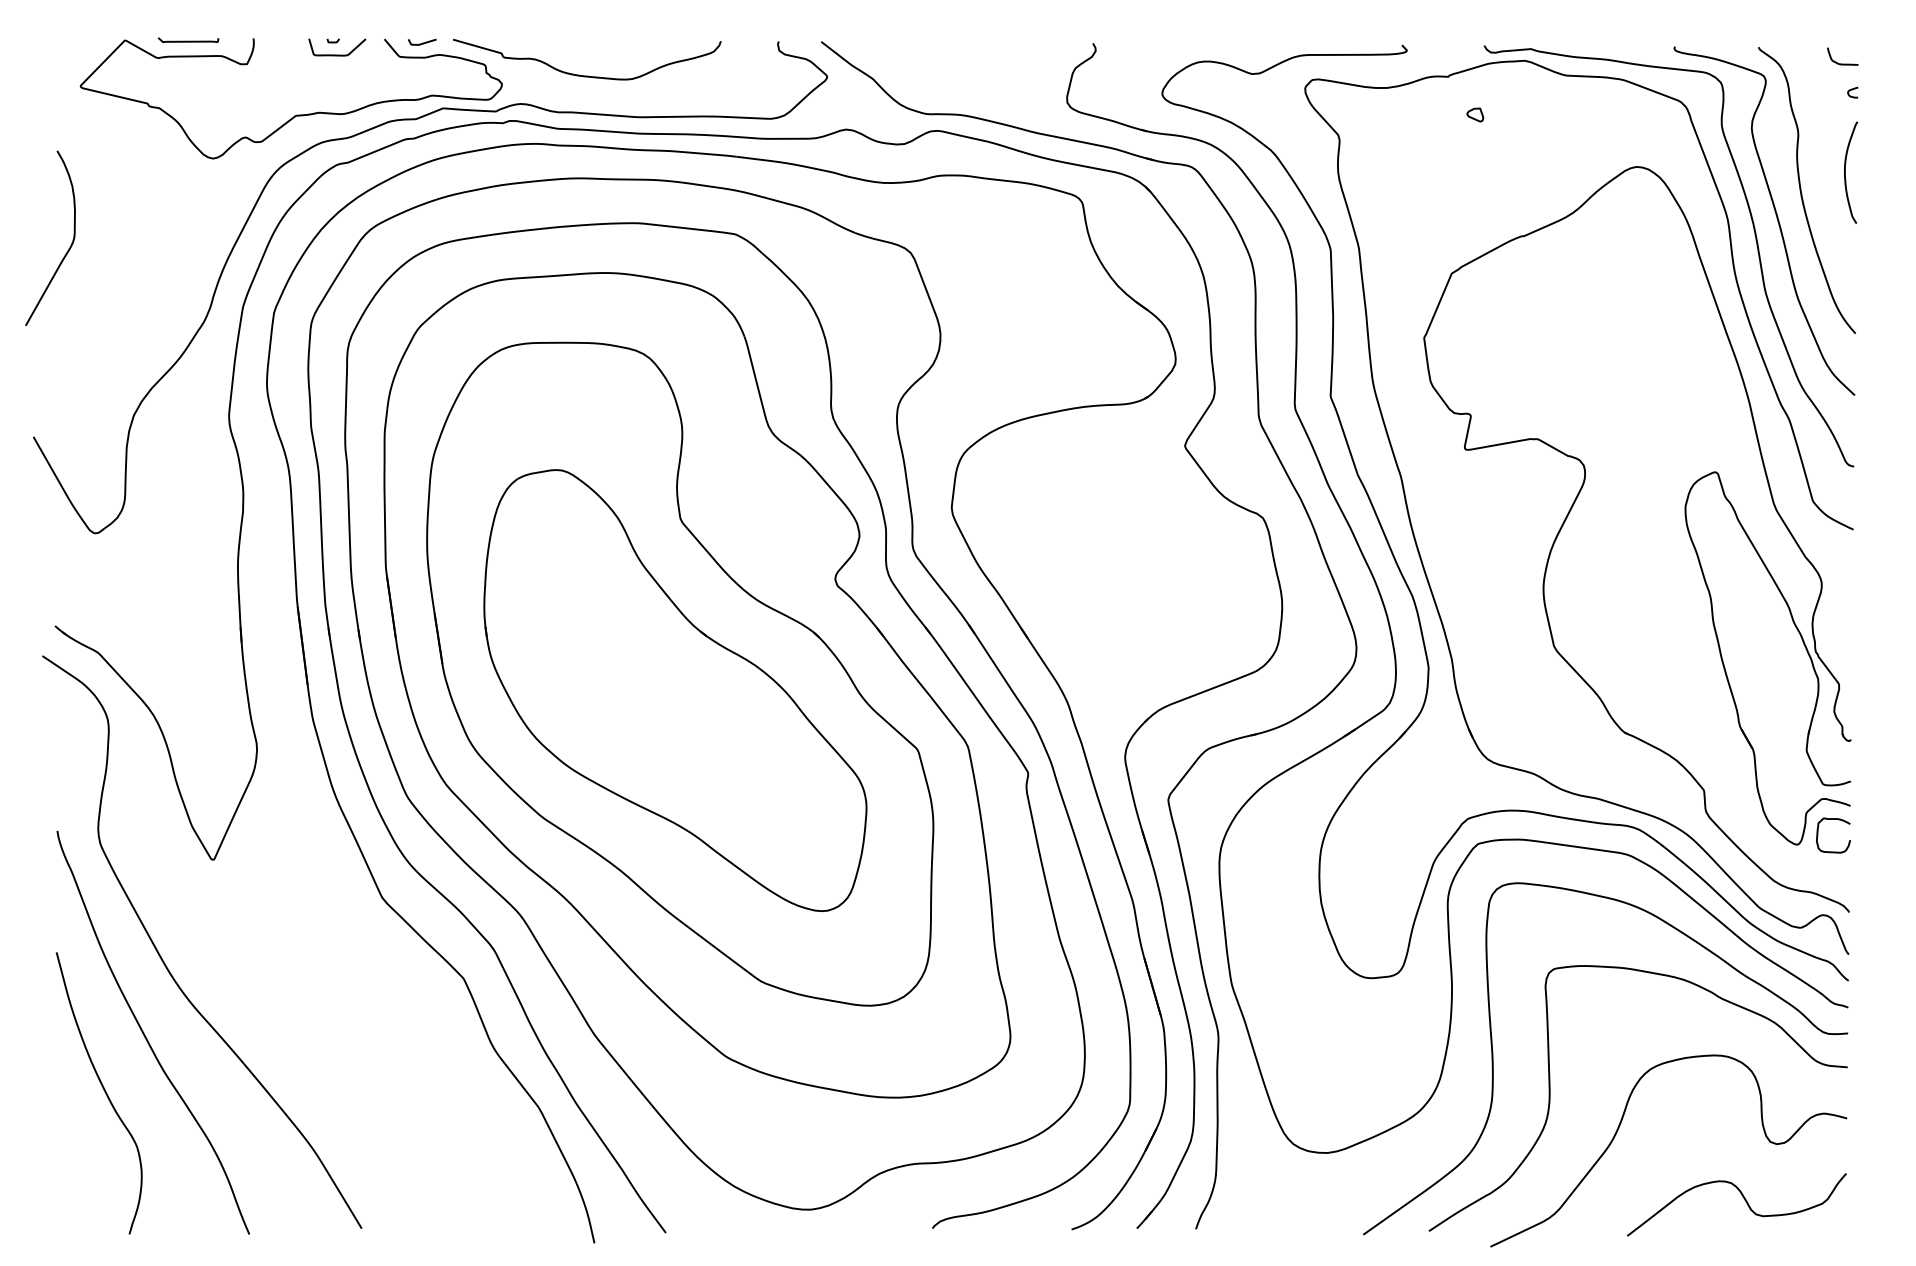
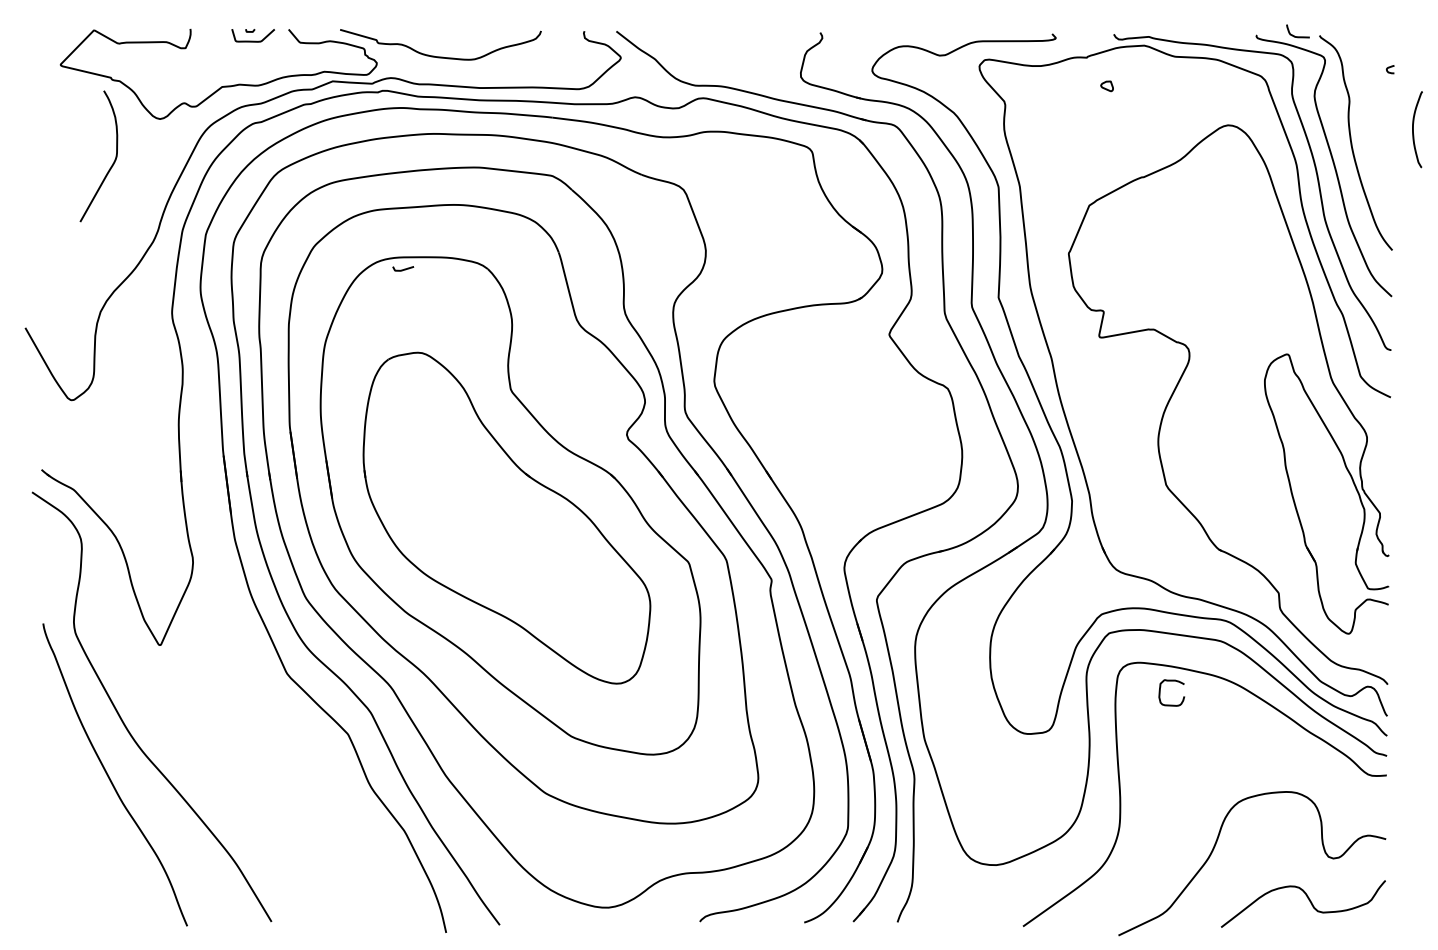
curve: (188, 40) -> (141, 30), removed
curve: (422, 42) -> (403, 269), moved
curve: (1842, 63) -> (1297, 36), moved
curve: (1845, 172) -> (1413, 129), moved
curve: (68, 248) -> (112, 164), moved
curve: (1818, 835) -> (1160, 692), moved
curve: (103, 1090) -> (77, 818), removed
curve: (1550, 1098) -> (1163, 824), removed

